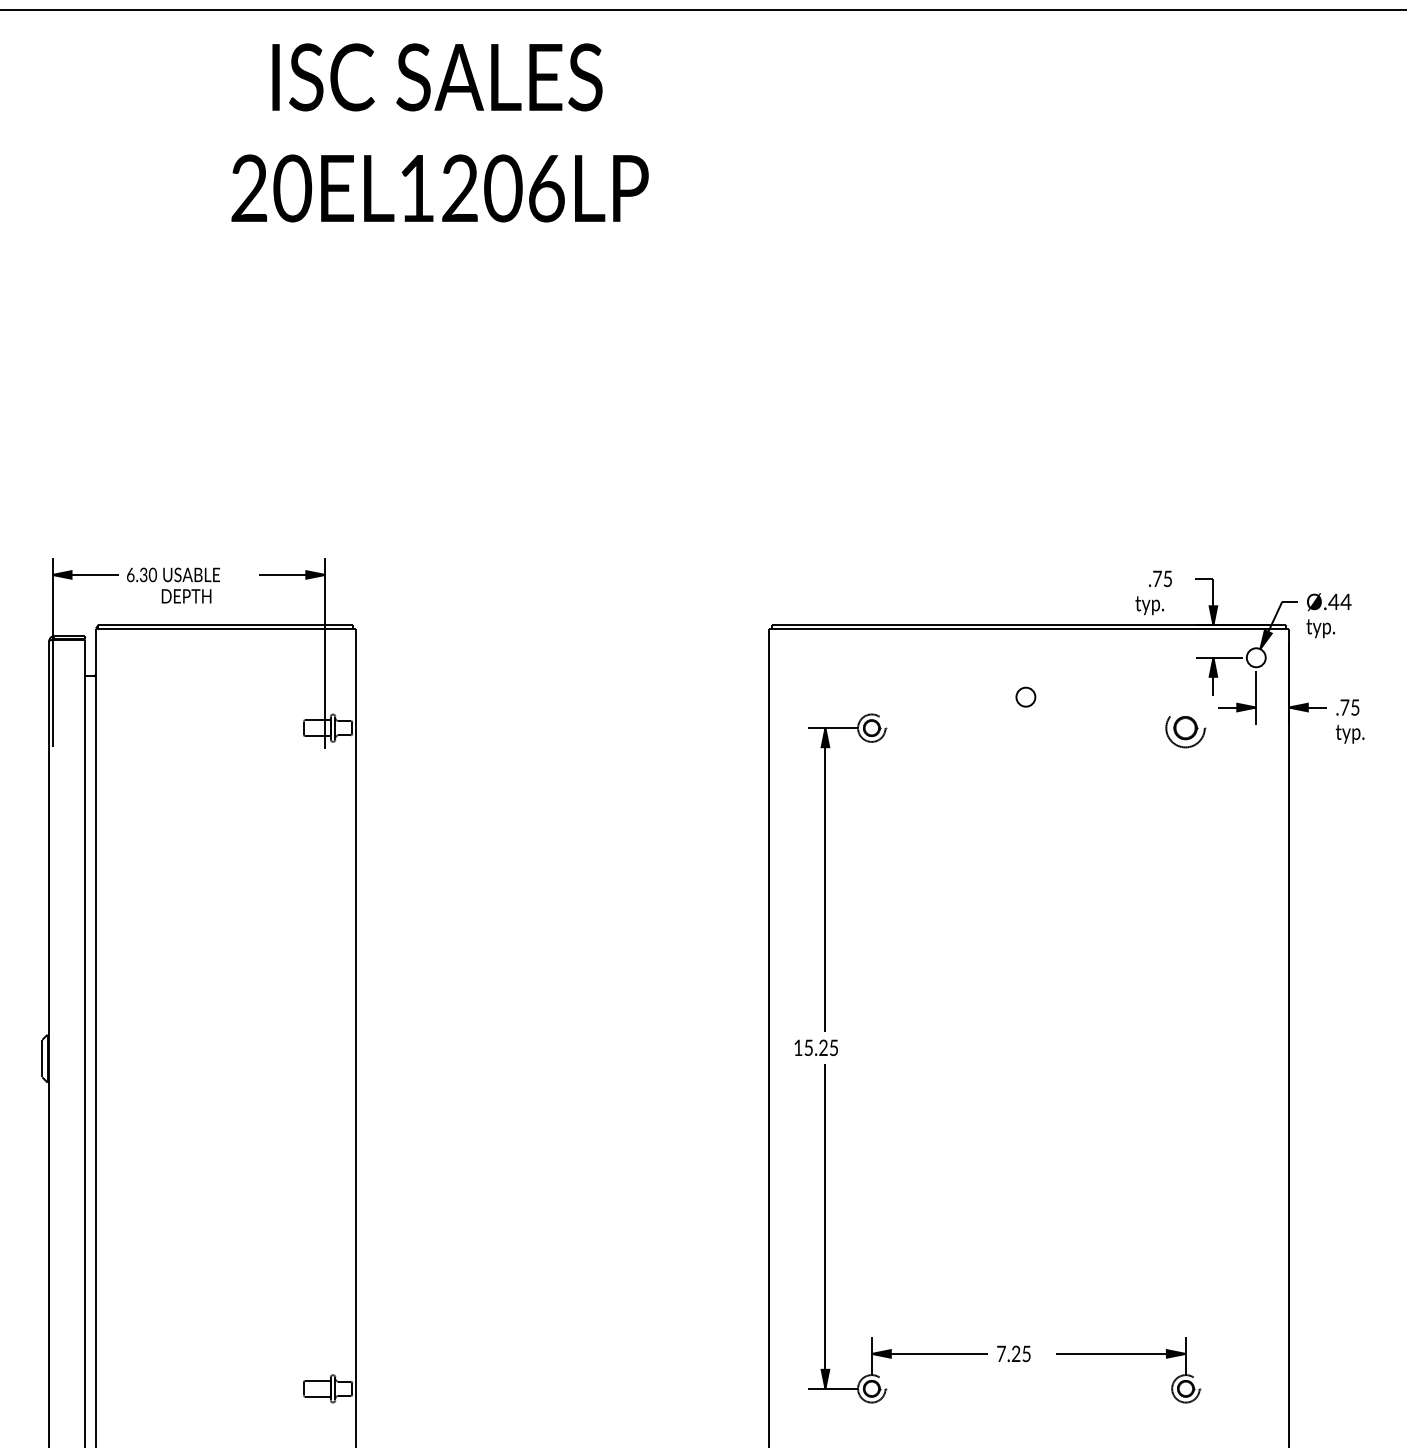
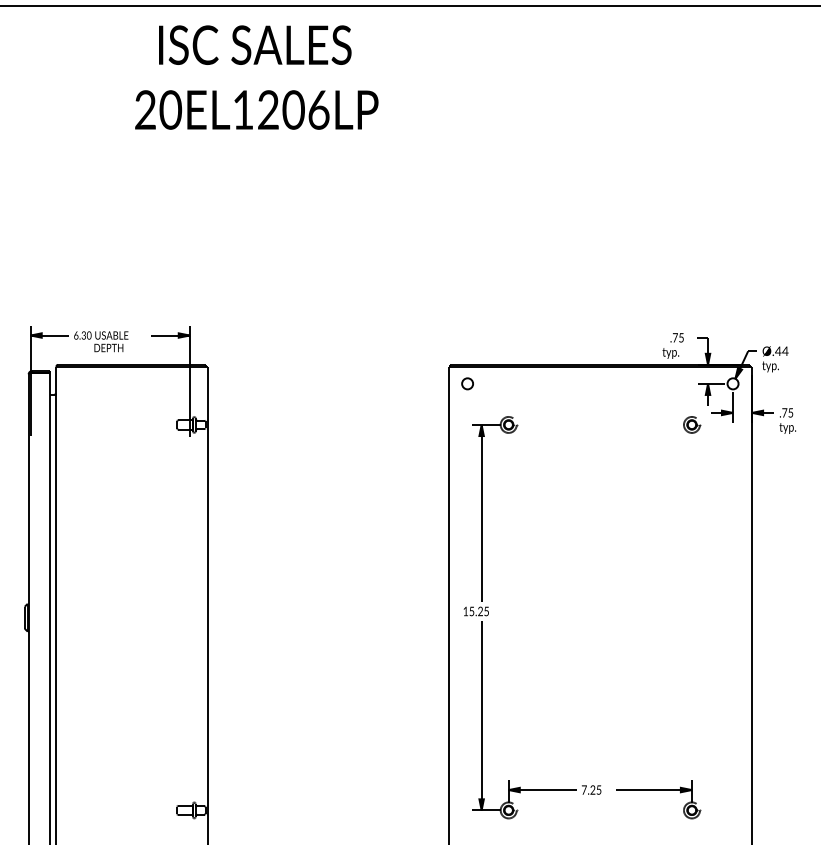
part: (1025, 696) -> (467, 383), moved
part: (1186, 727) -> (692, 424), size x0.71

